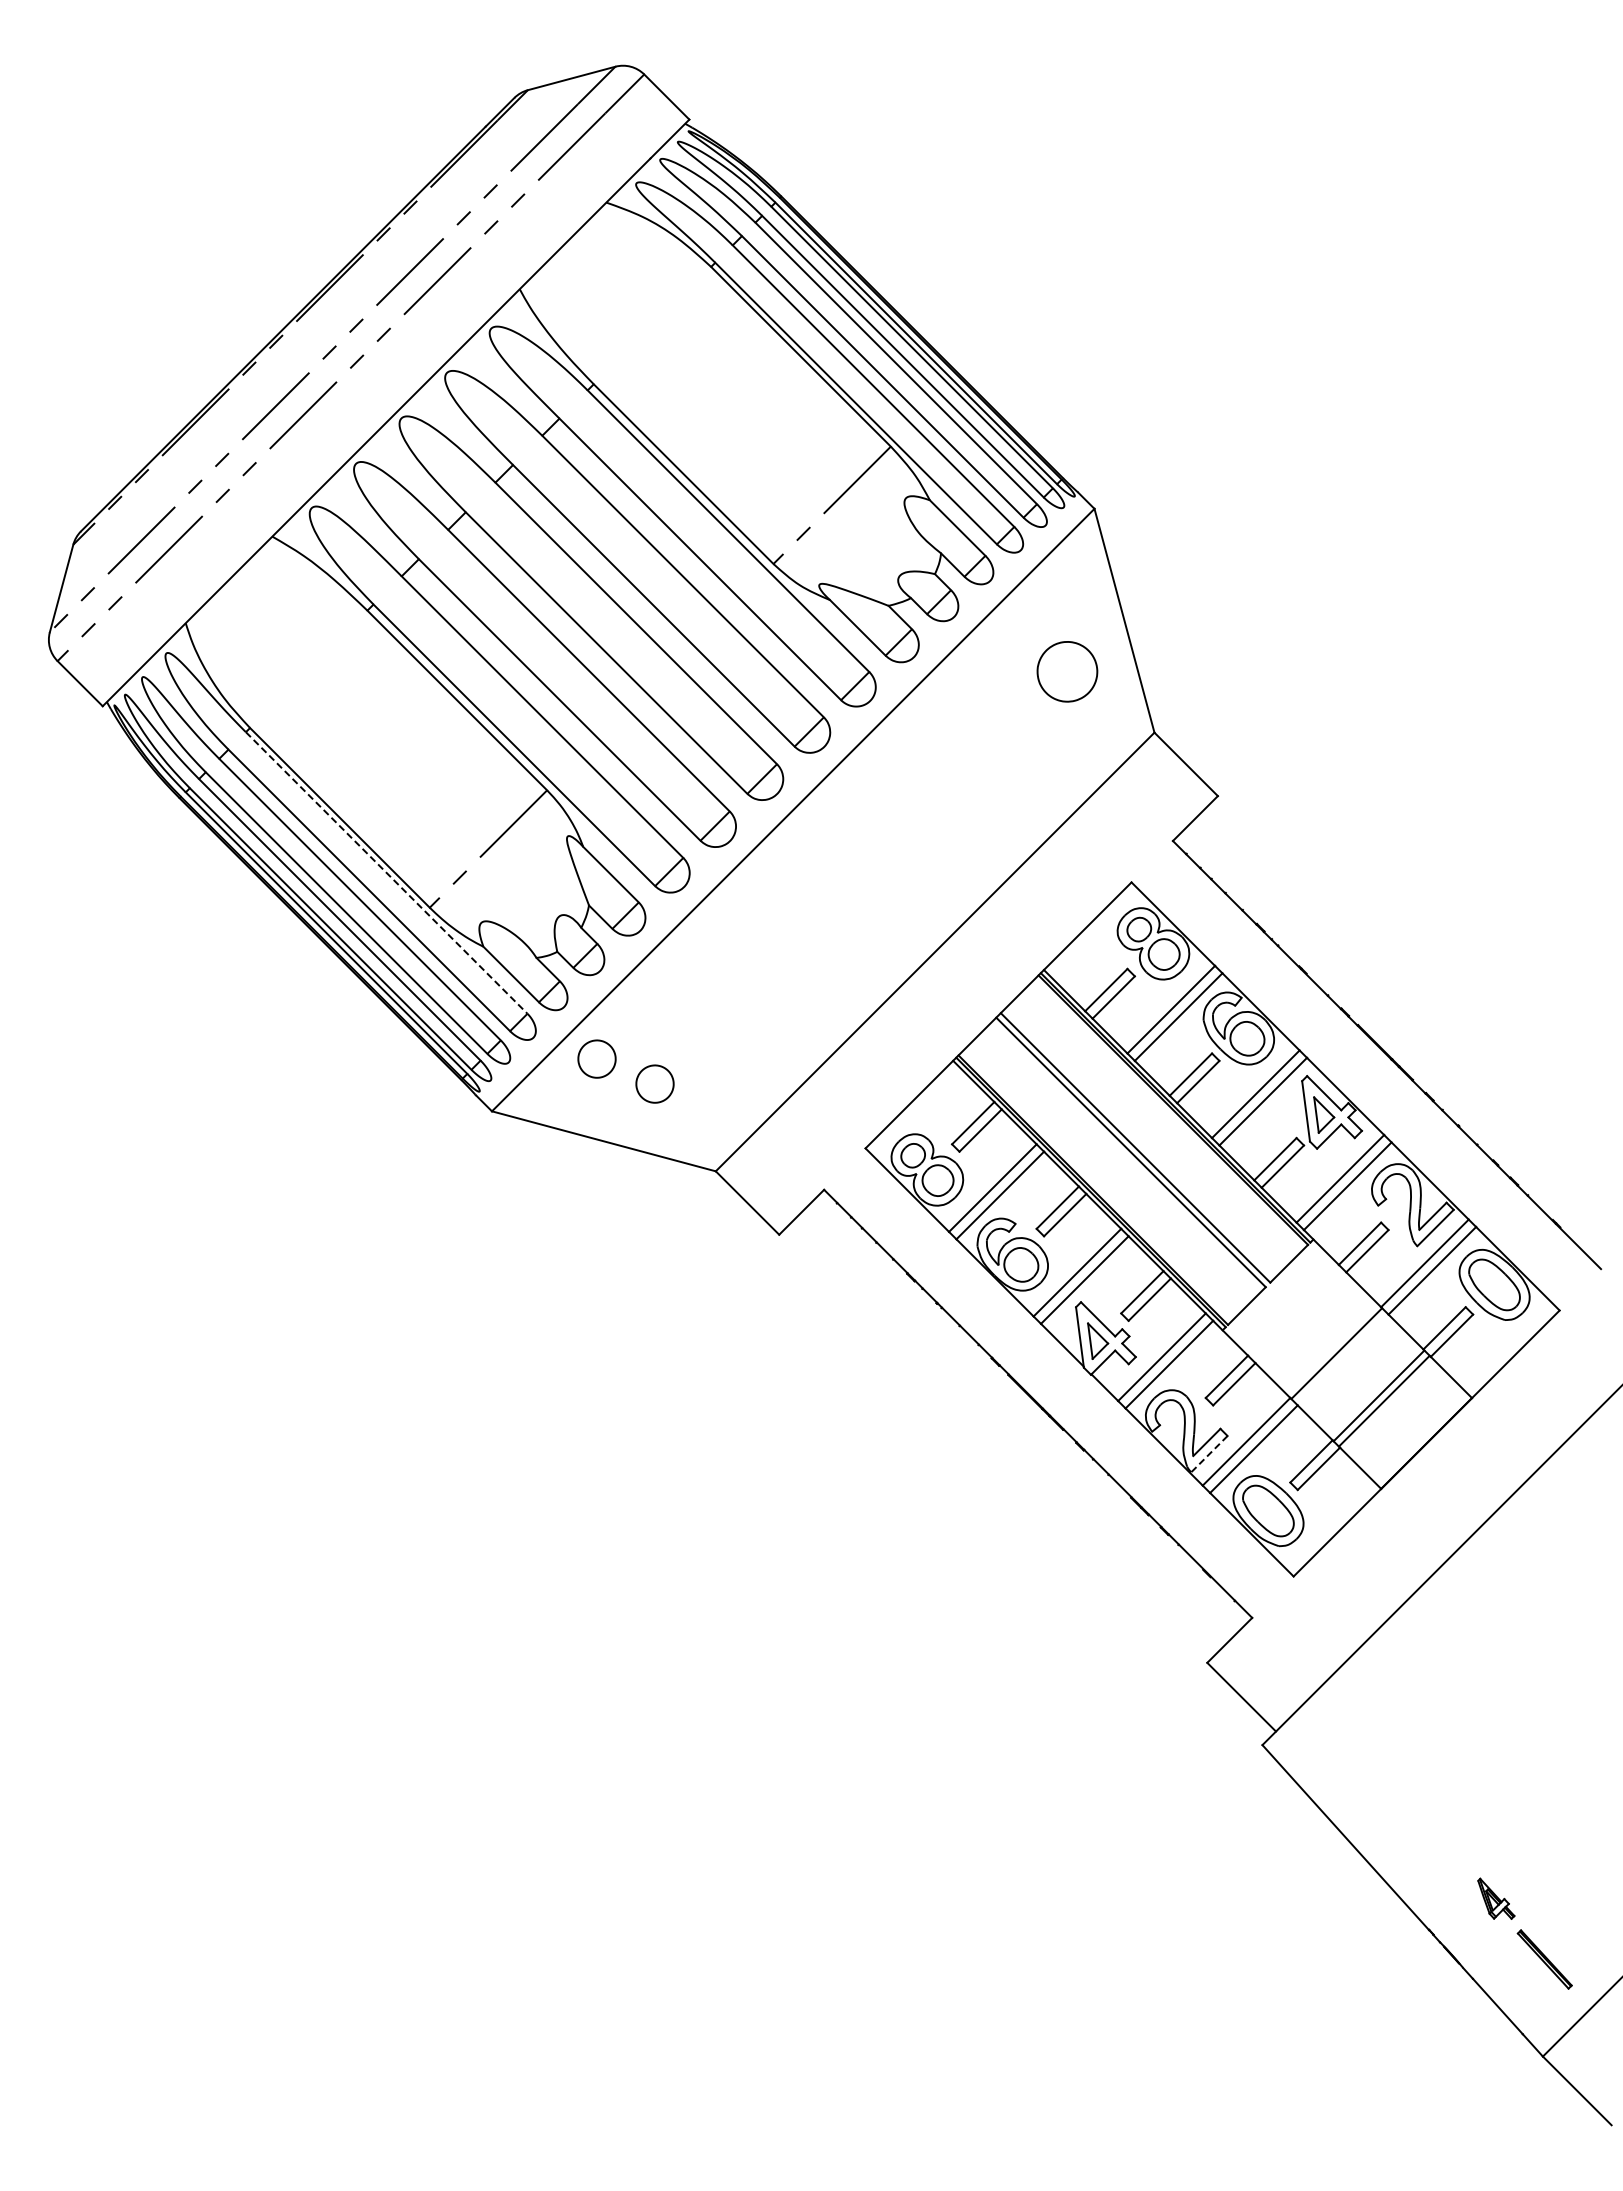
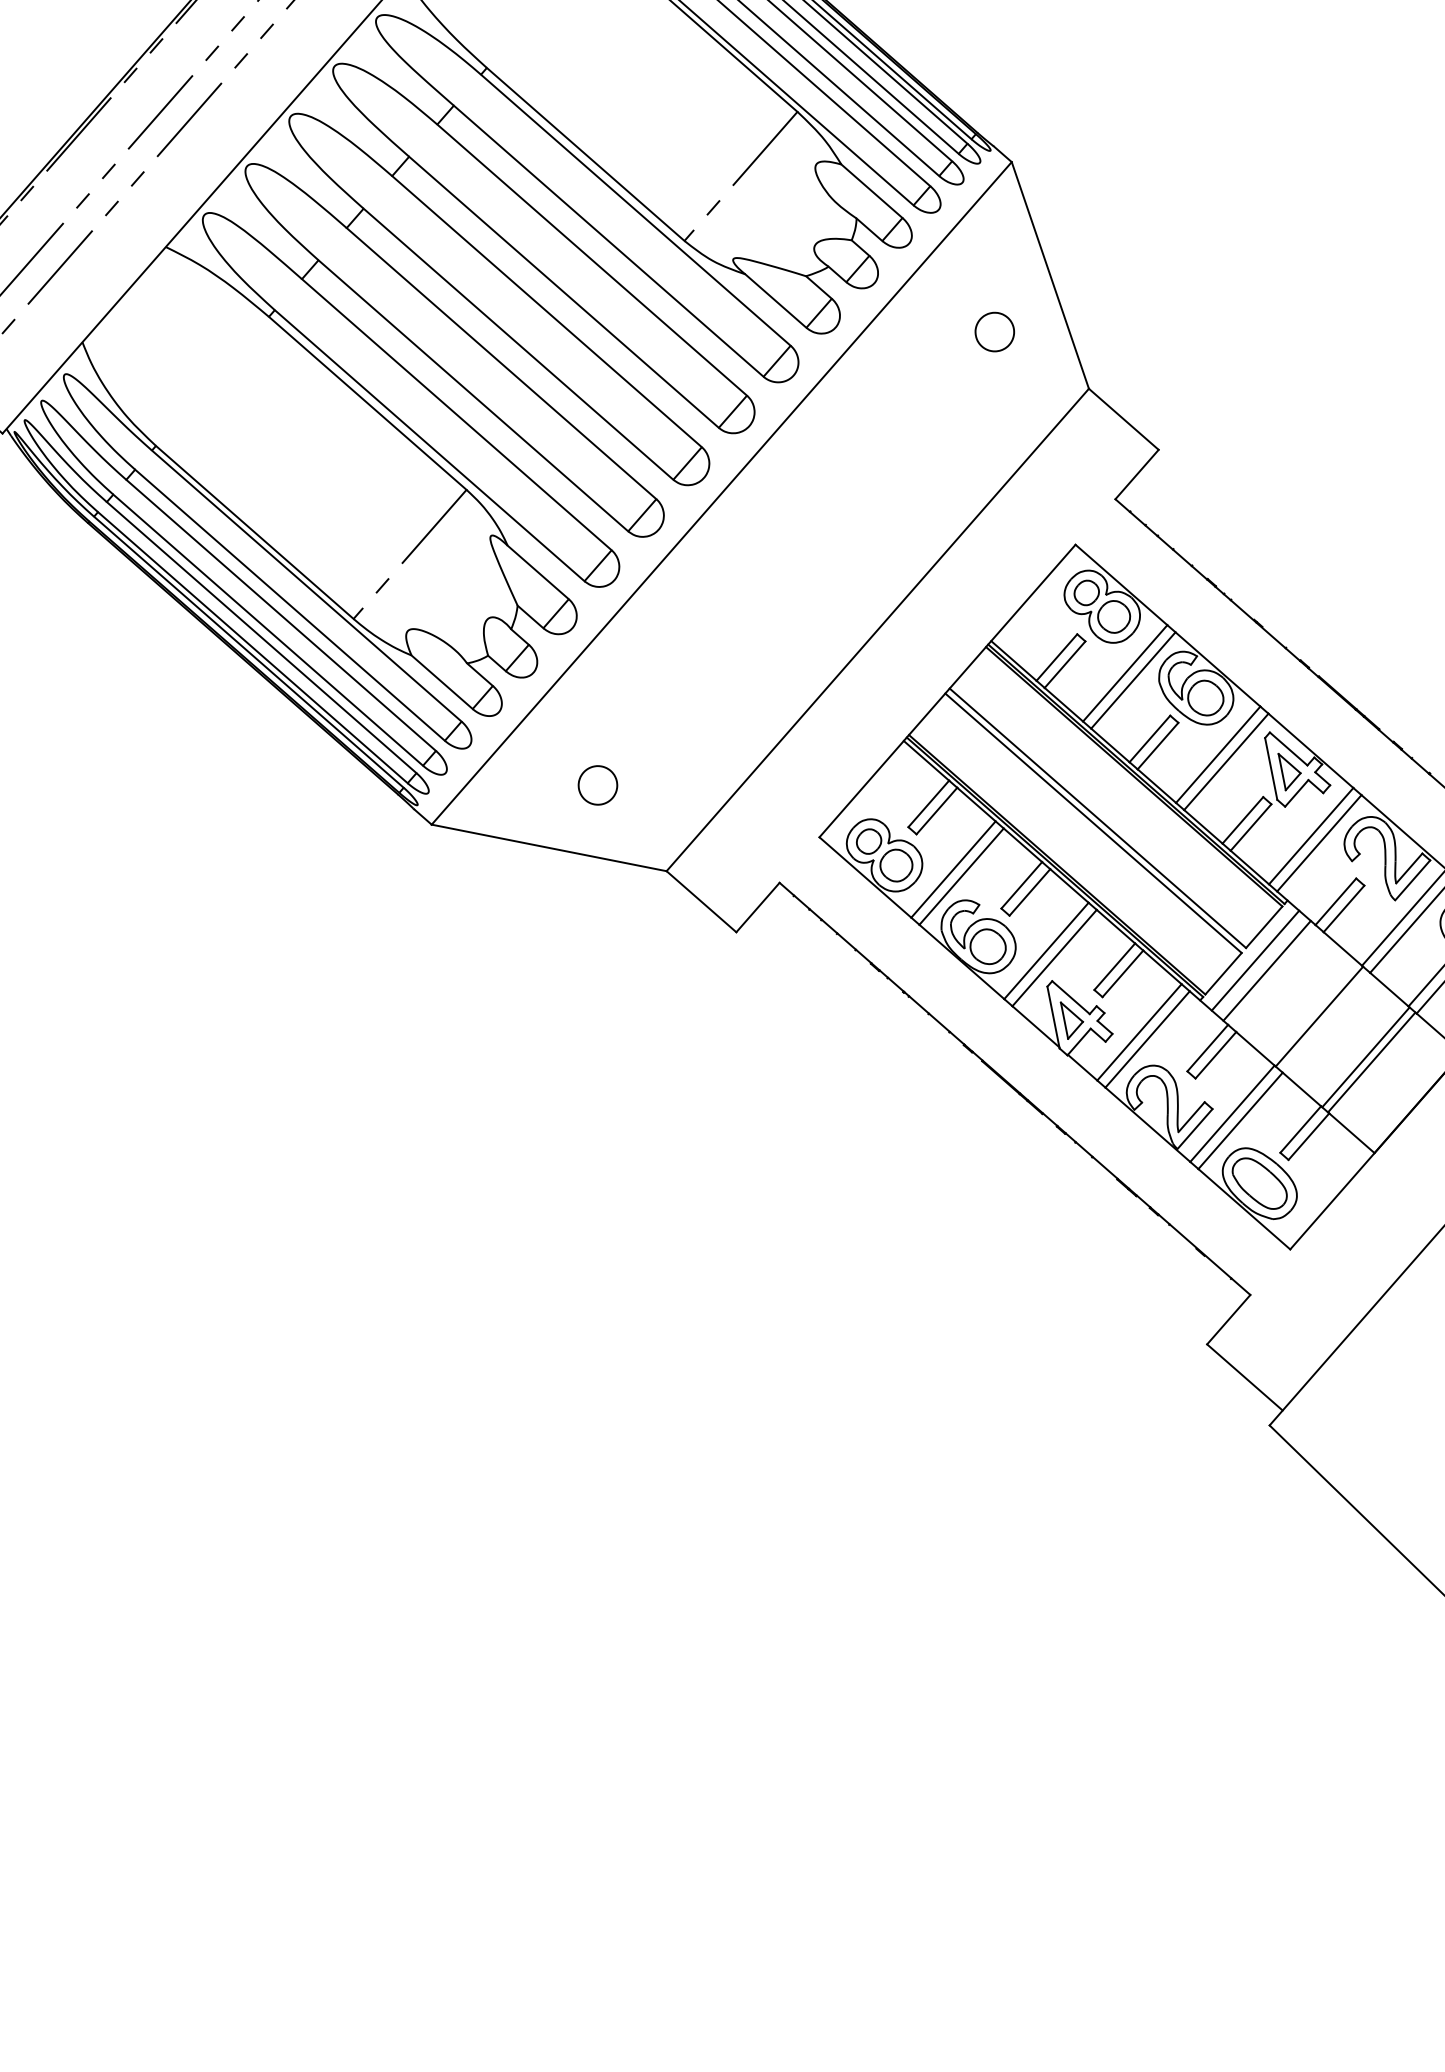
part: (1066, 671) -> (994, 331), size x0.62
line: (387, 873) -> (307, 586), dashed -> solid
part: (596, 1058) -> (535, 763), removed
line: (1278, 1295) -> (1255, 960), added
line: (1288, 1305) -> (1266, 970), added
line: (1209, 1454) -> (1195, 1129), dashed -> solid

